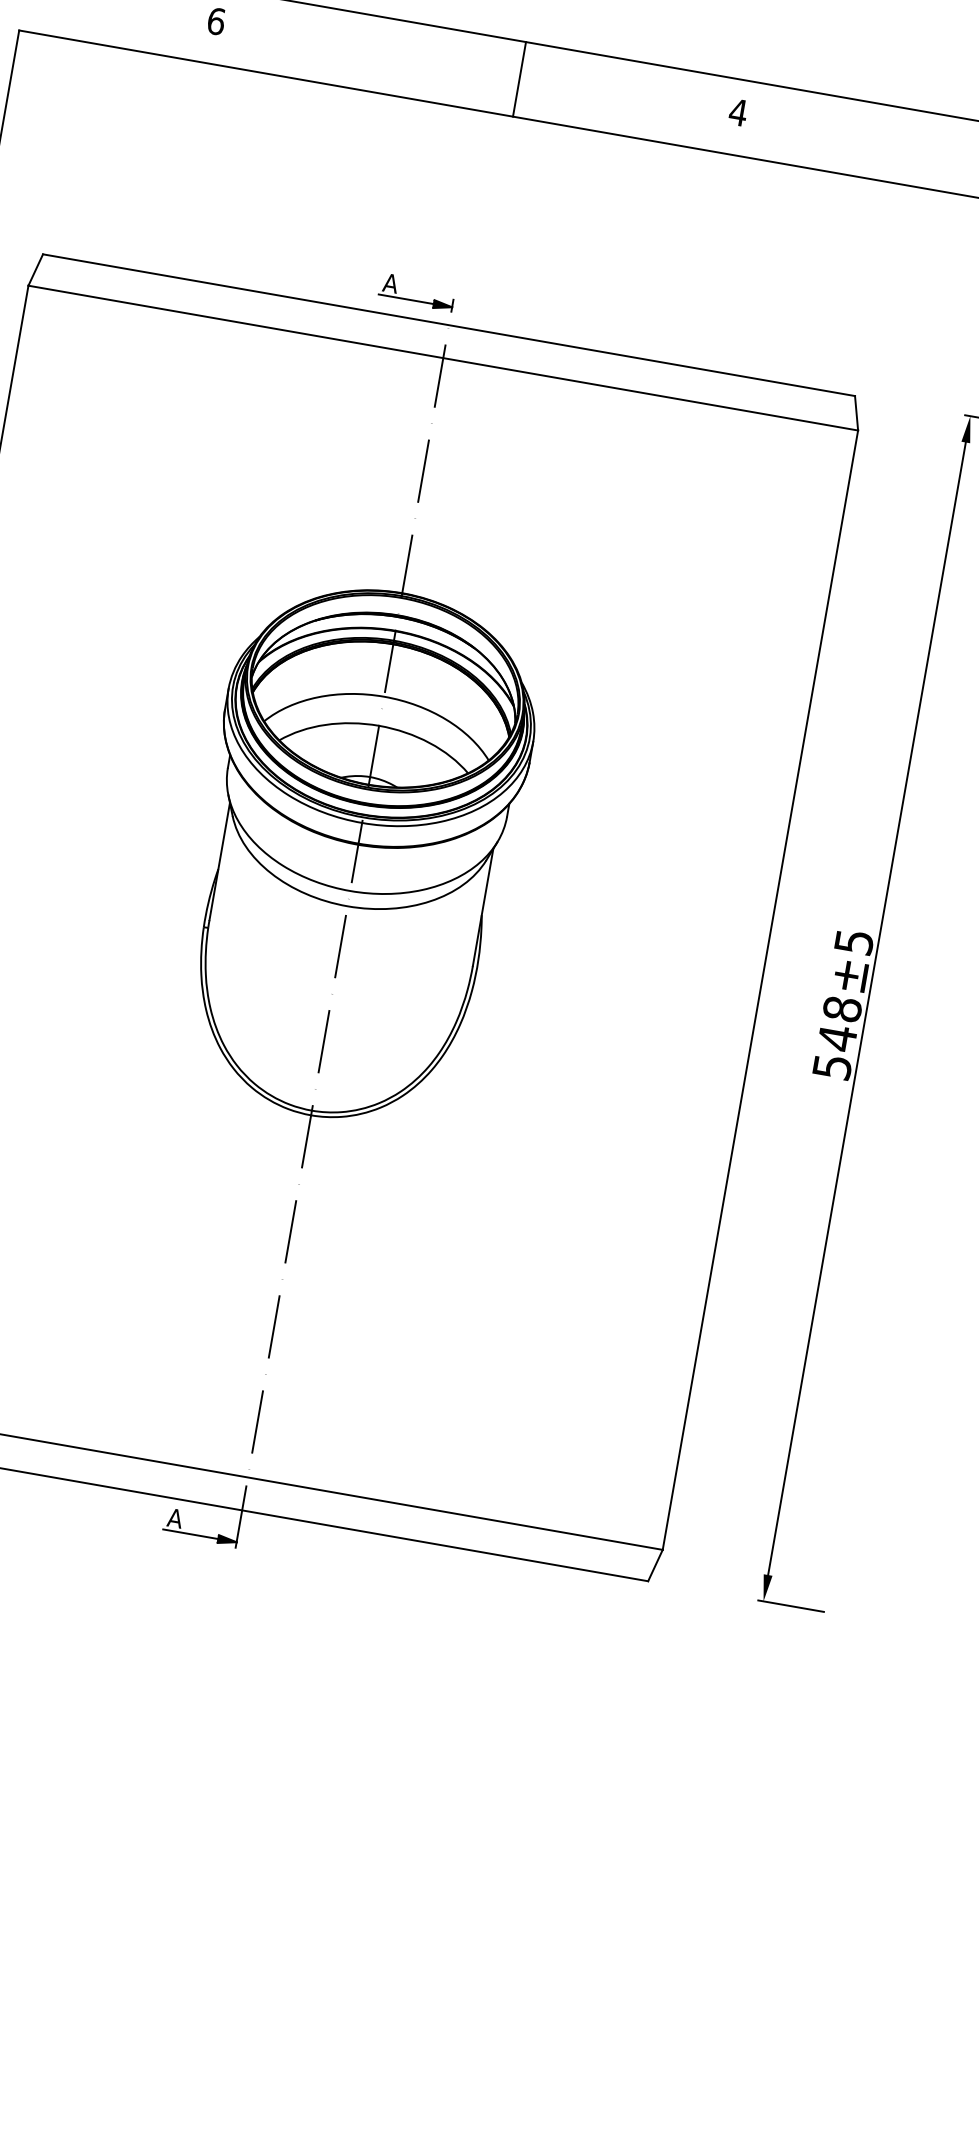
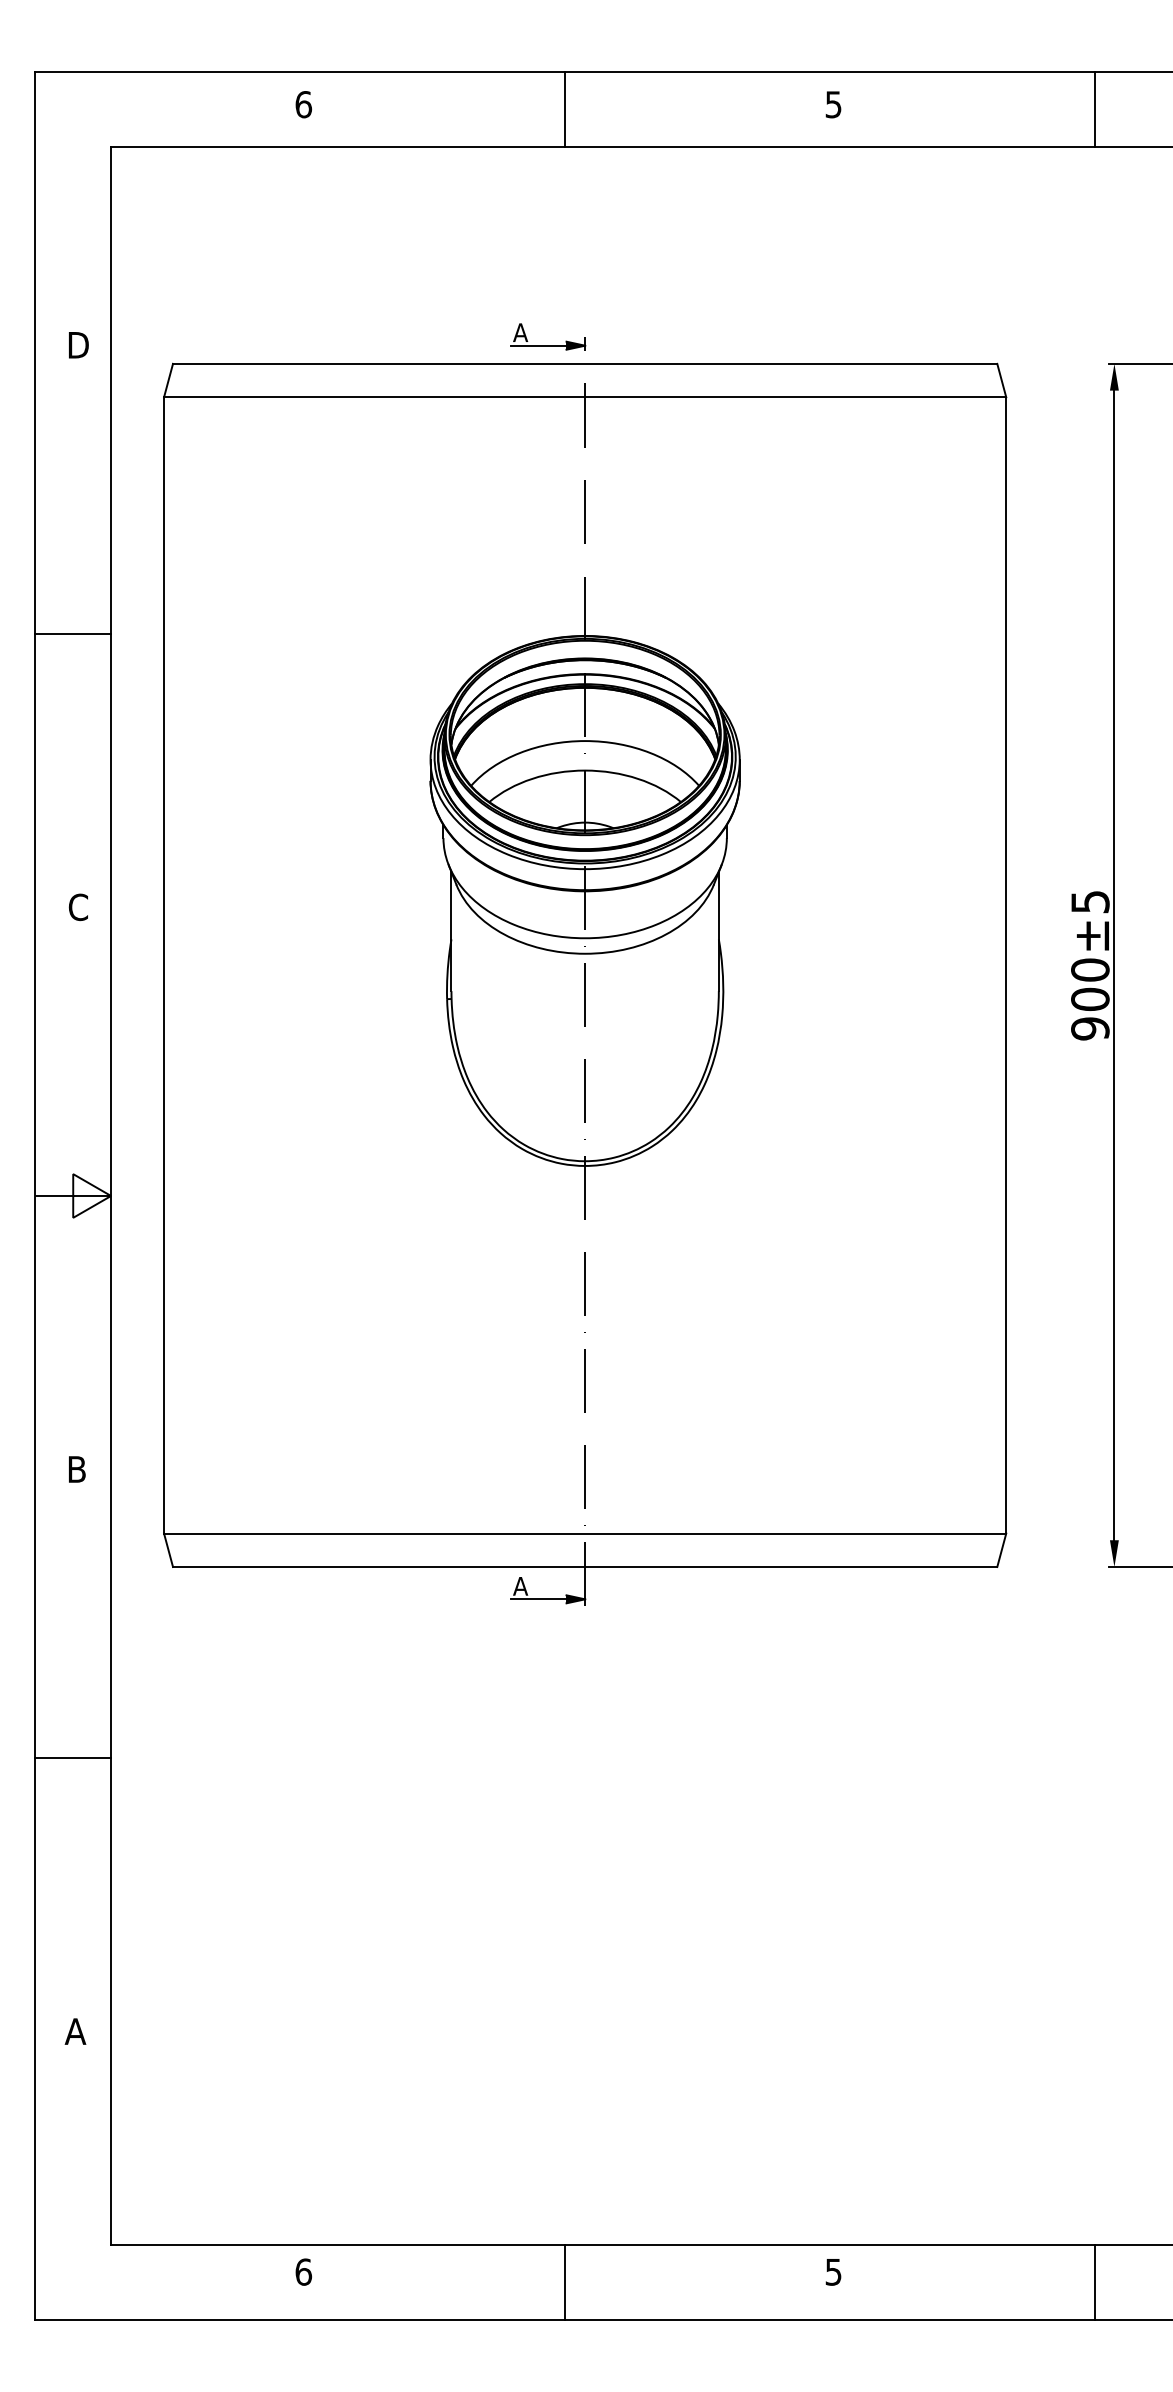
line: (519, 79) -> (565, 109), moved
text: (738, 112) -> (833, 104), 4 -> 5
text: (837, 1038) -> (1090, 999), 548±5 -> 900±5

